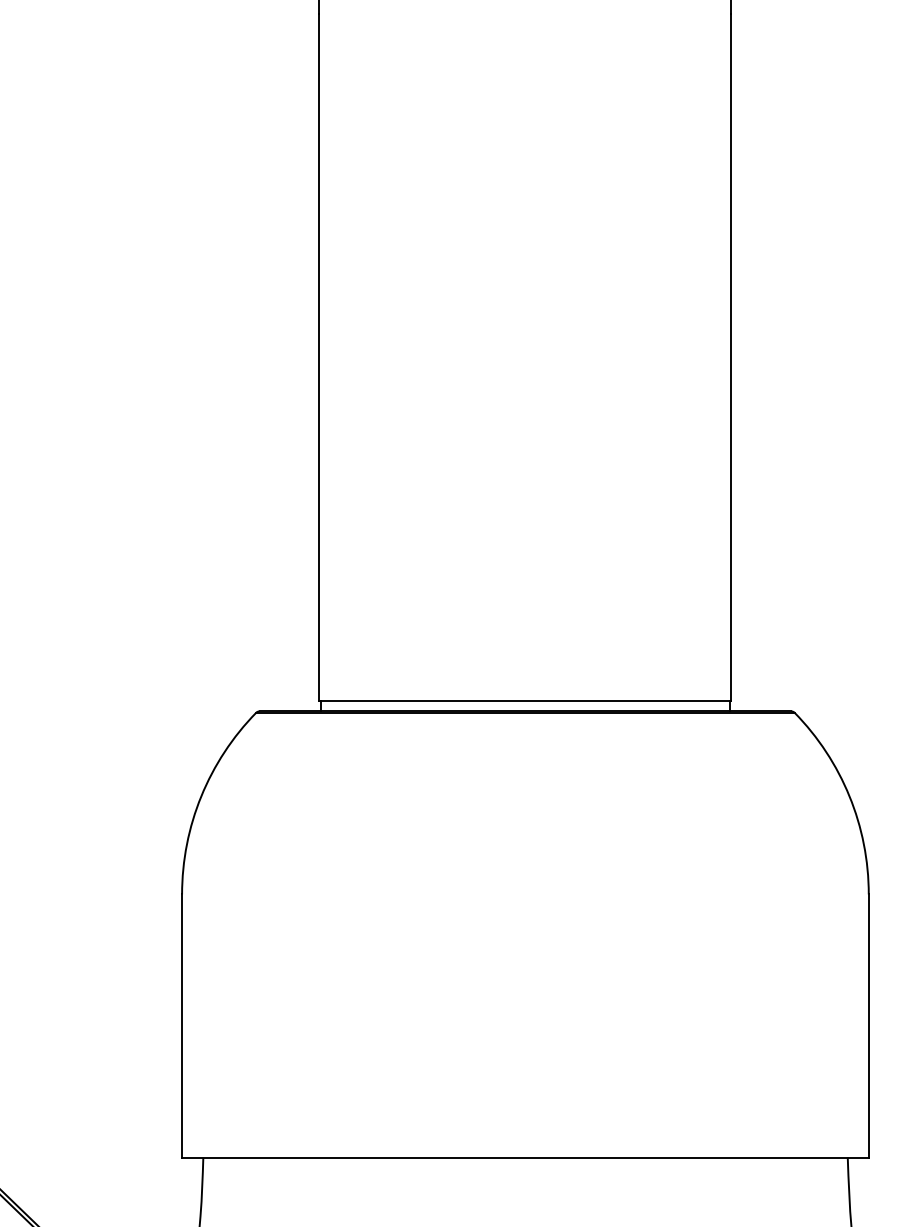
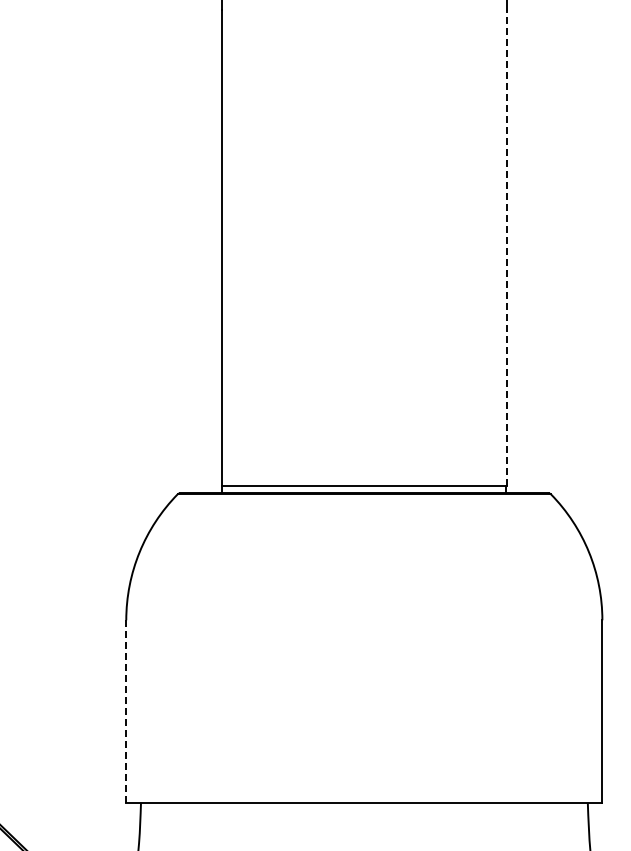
line: (731, 356) -> (507, 247), solid -> dashed
line: (182, 1027) -> (126, 712), solid -> dashed

